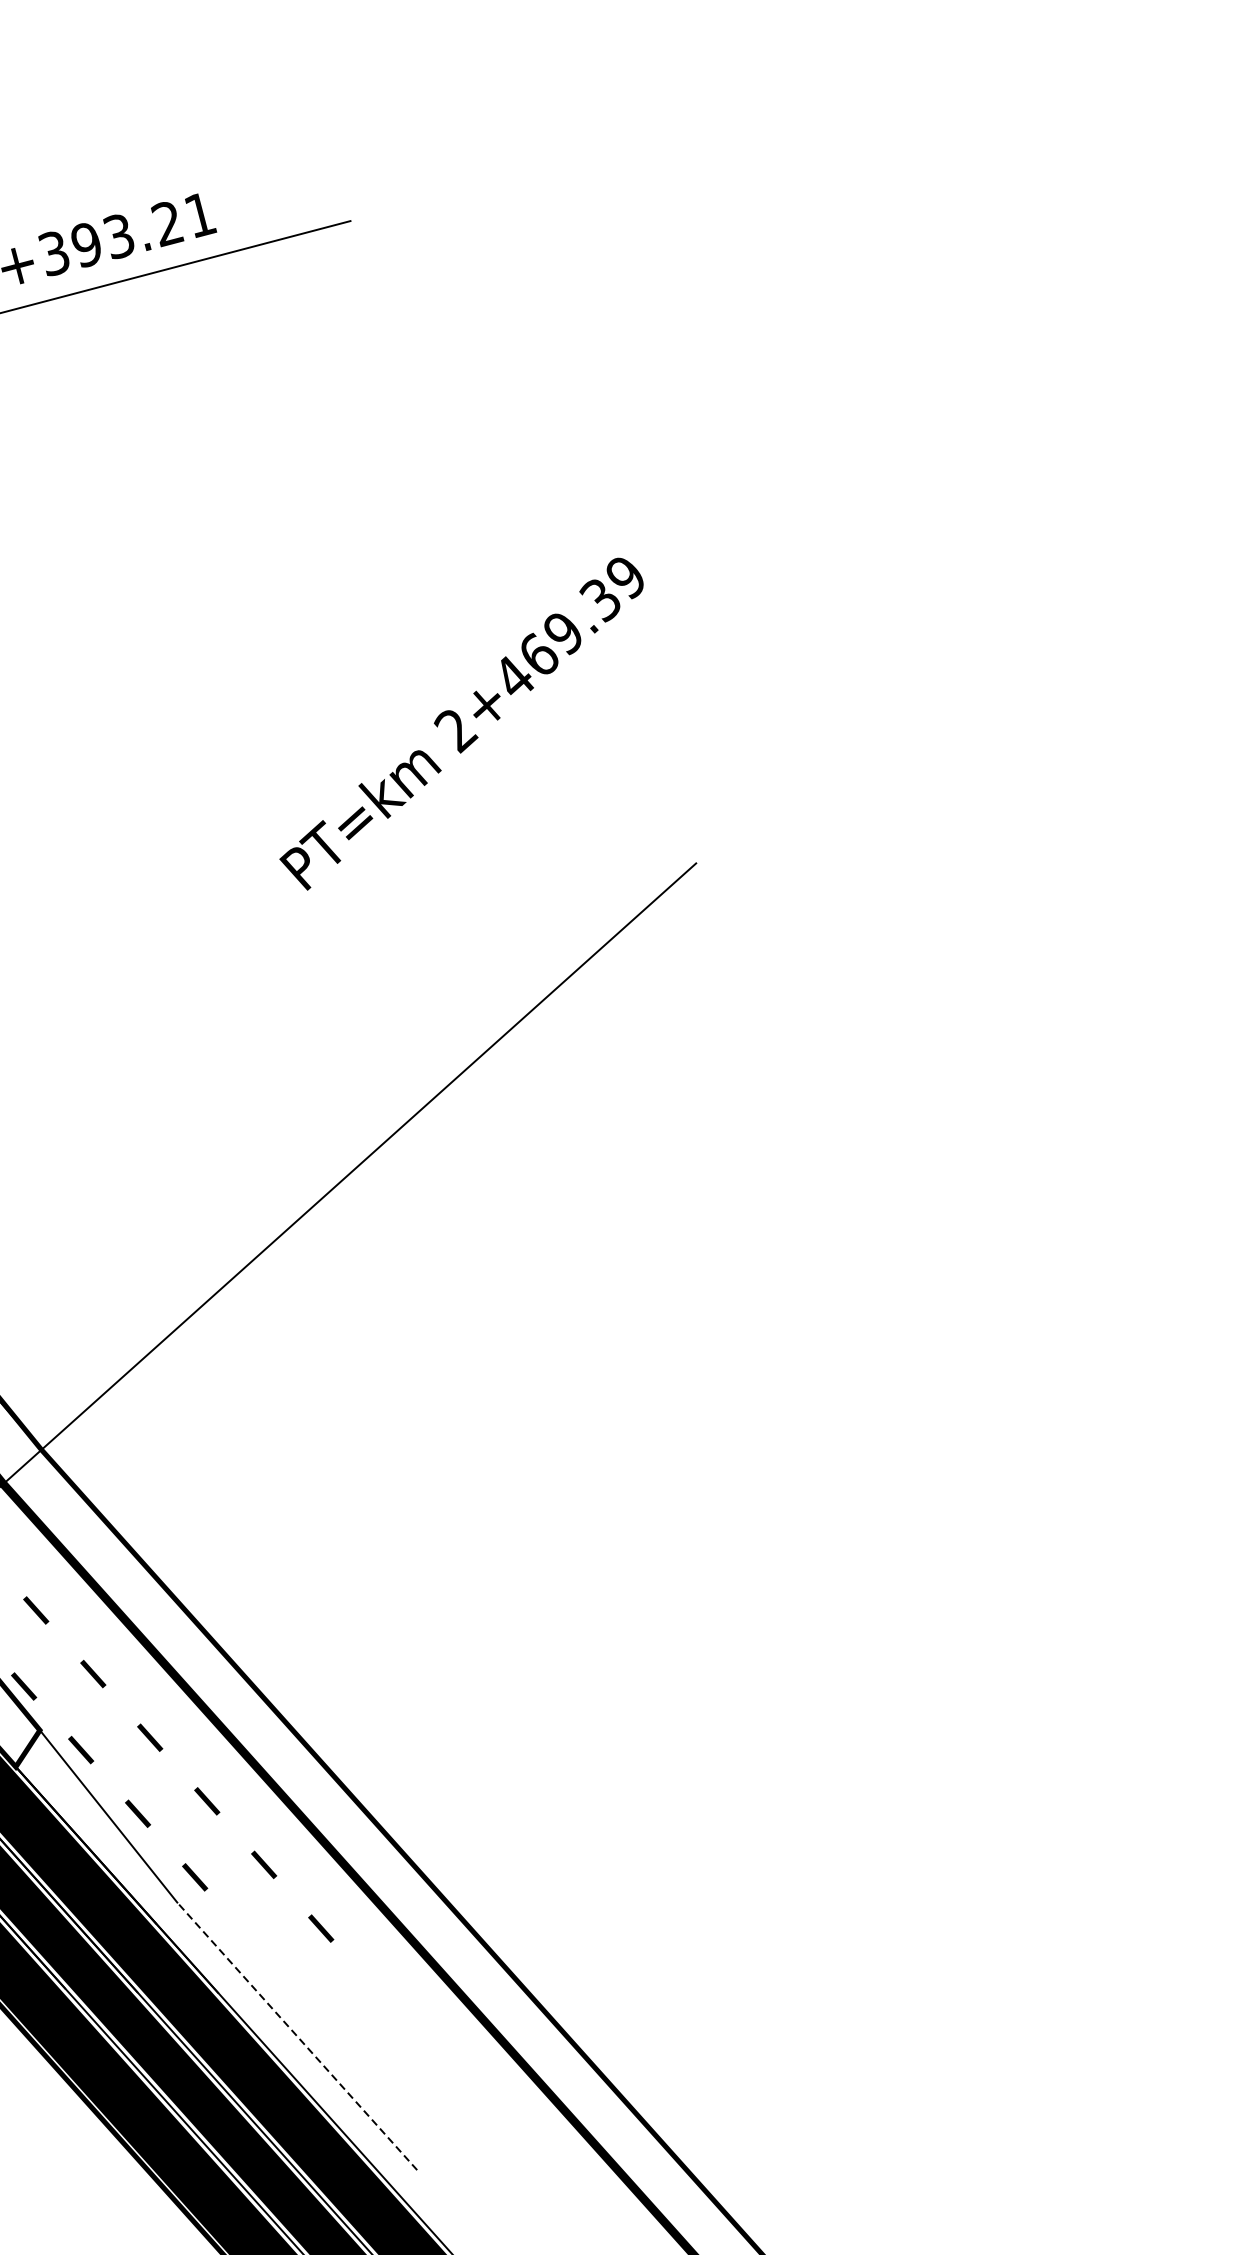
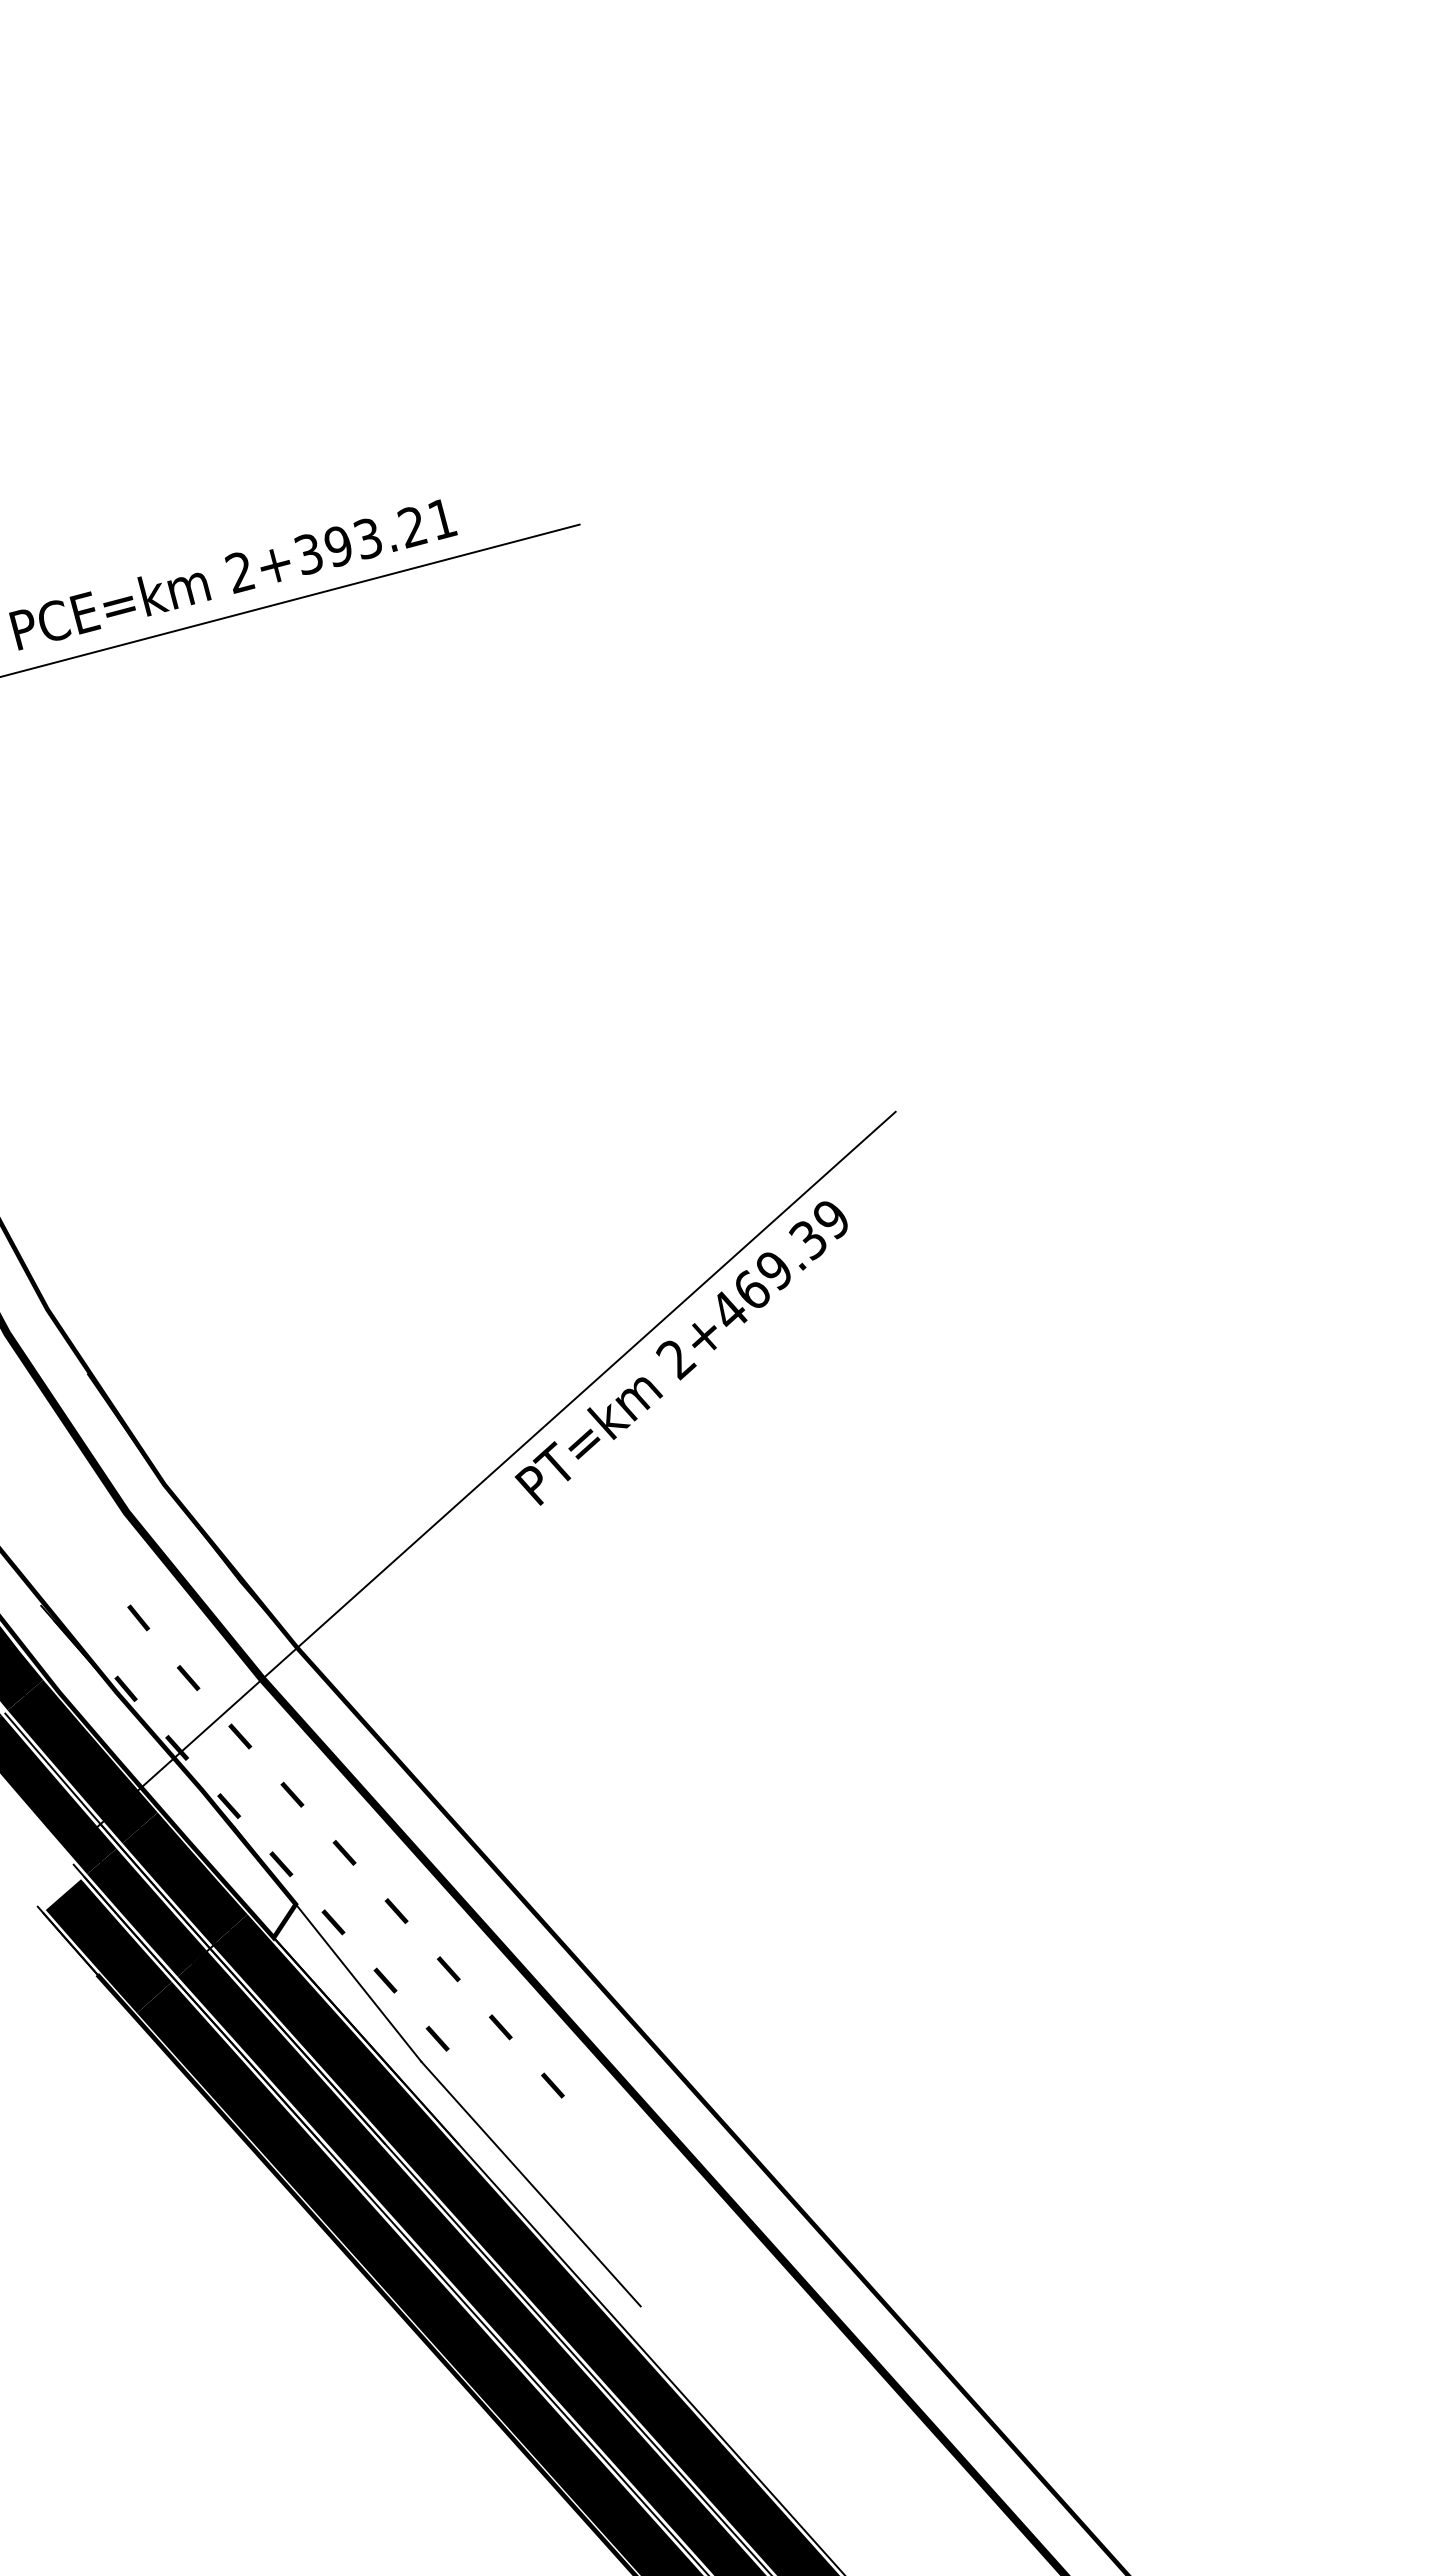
text: (460, 724) -> (680, 1353), moved
line: (296, 2035) -> (530, 2183), dashed -> solid

